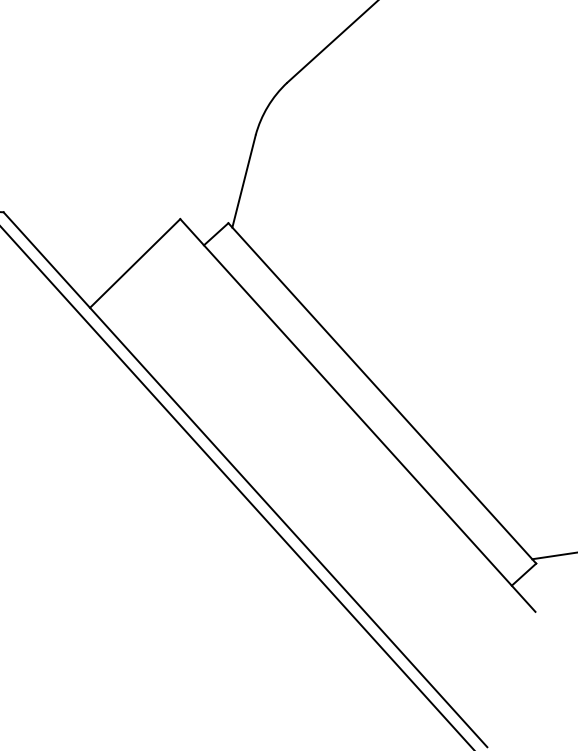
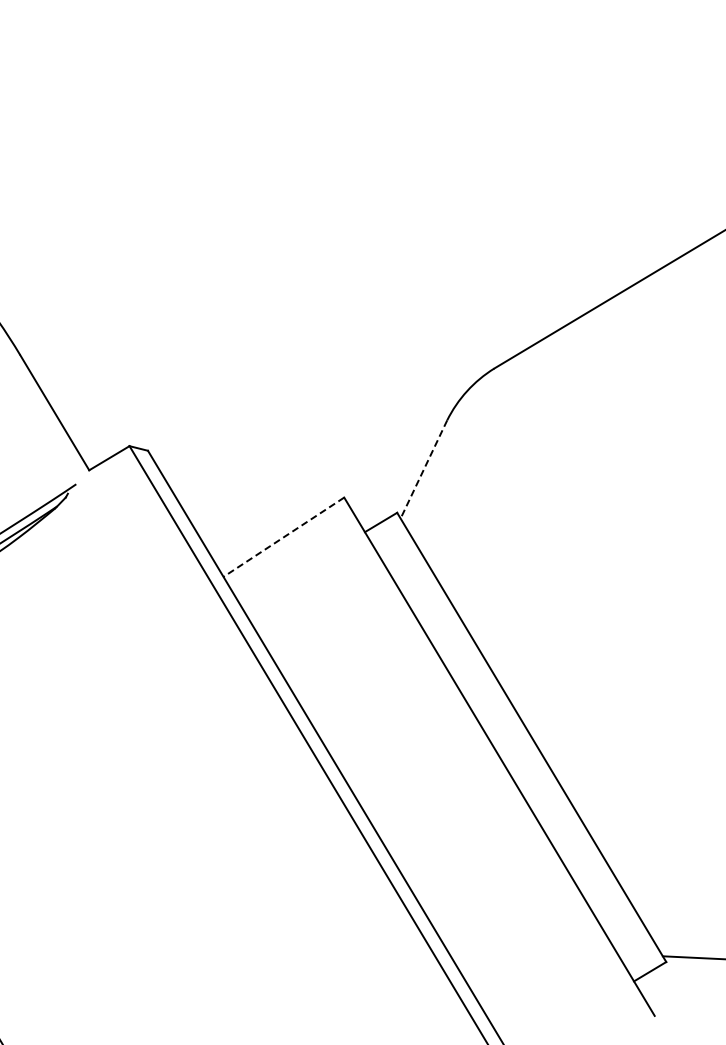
line: (243, 181) -> (423, 469), solid -> dashed
line: (134, 263) -> (283, 537), solid -> dashed

